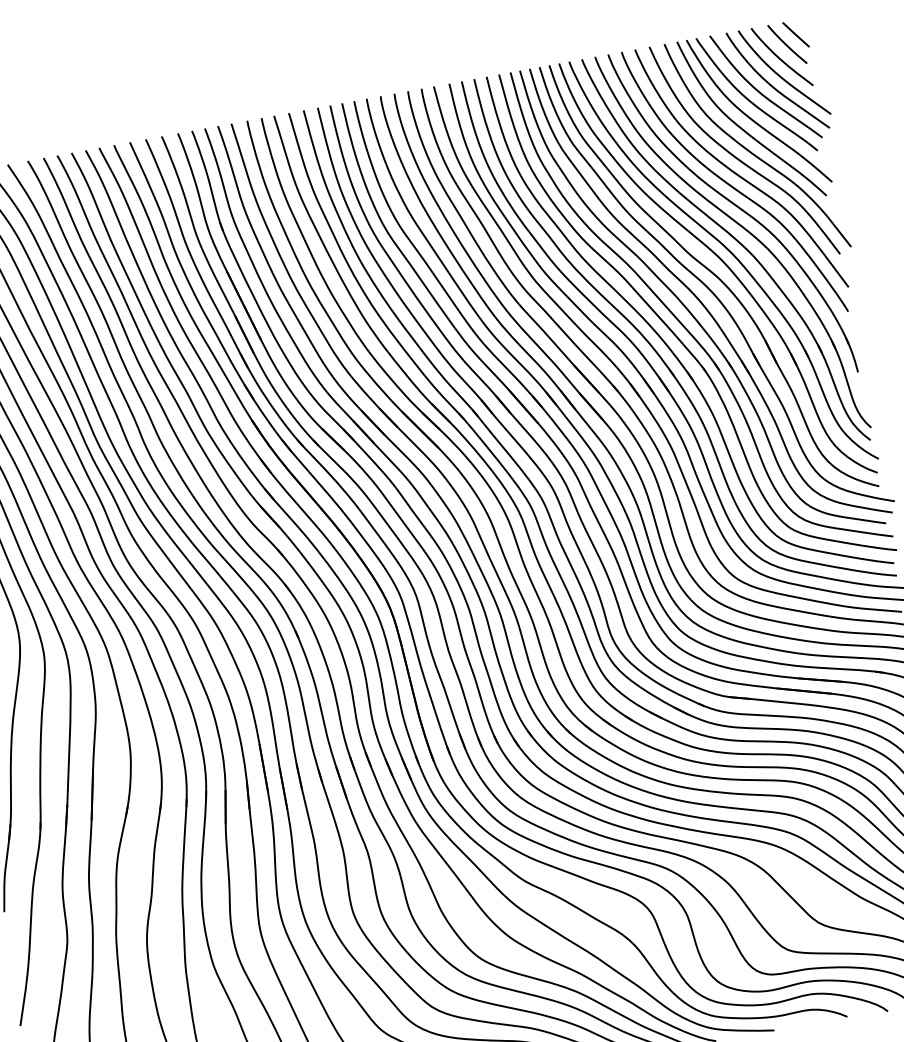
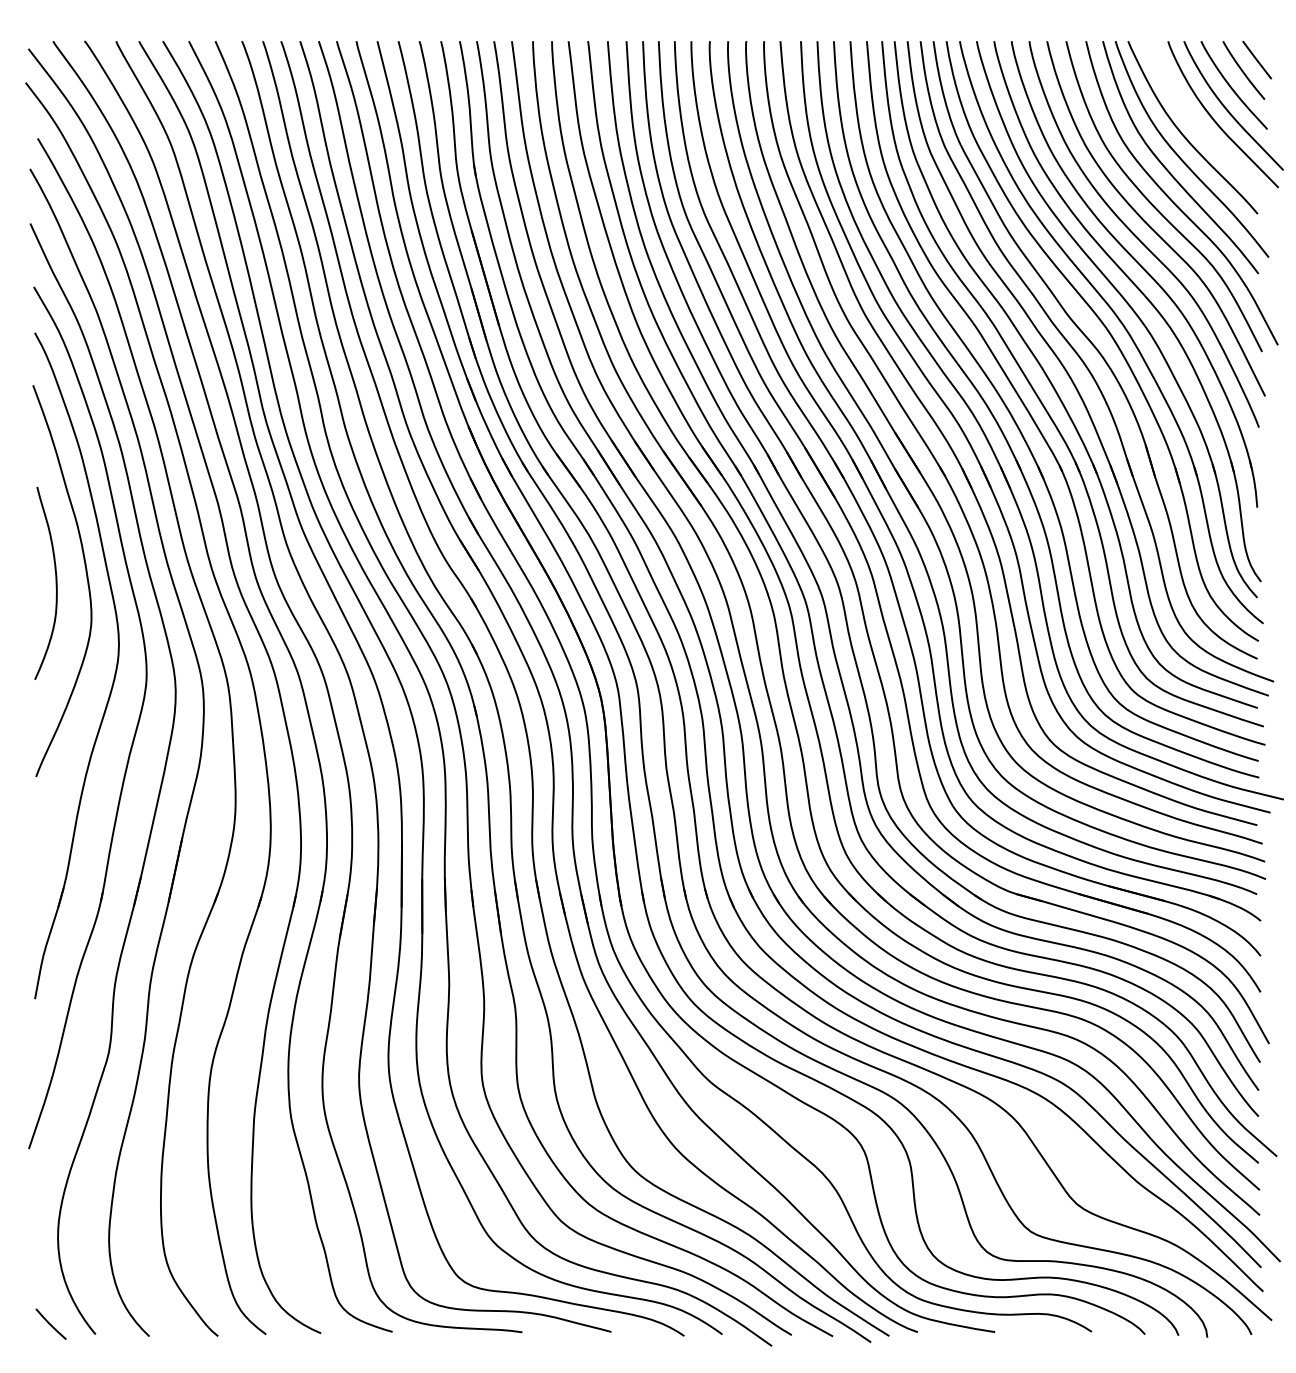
curve: (760, 92) -> (1198, 125), removed

